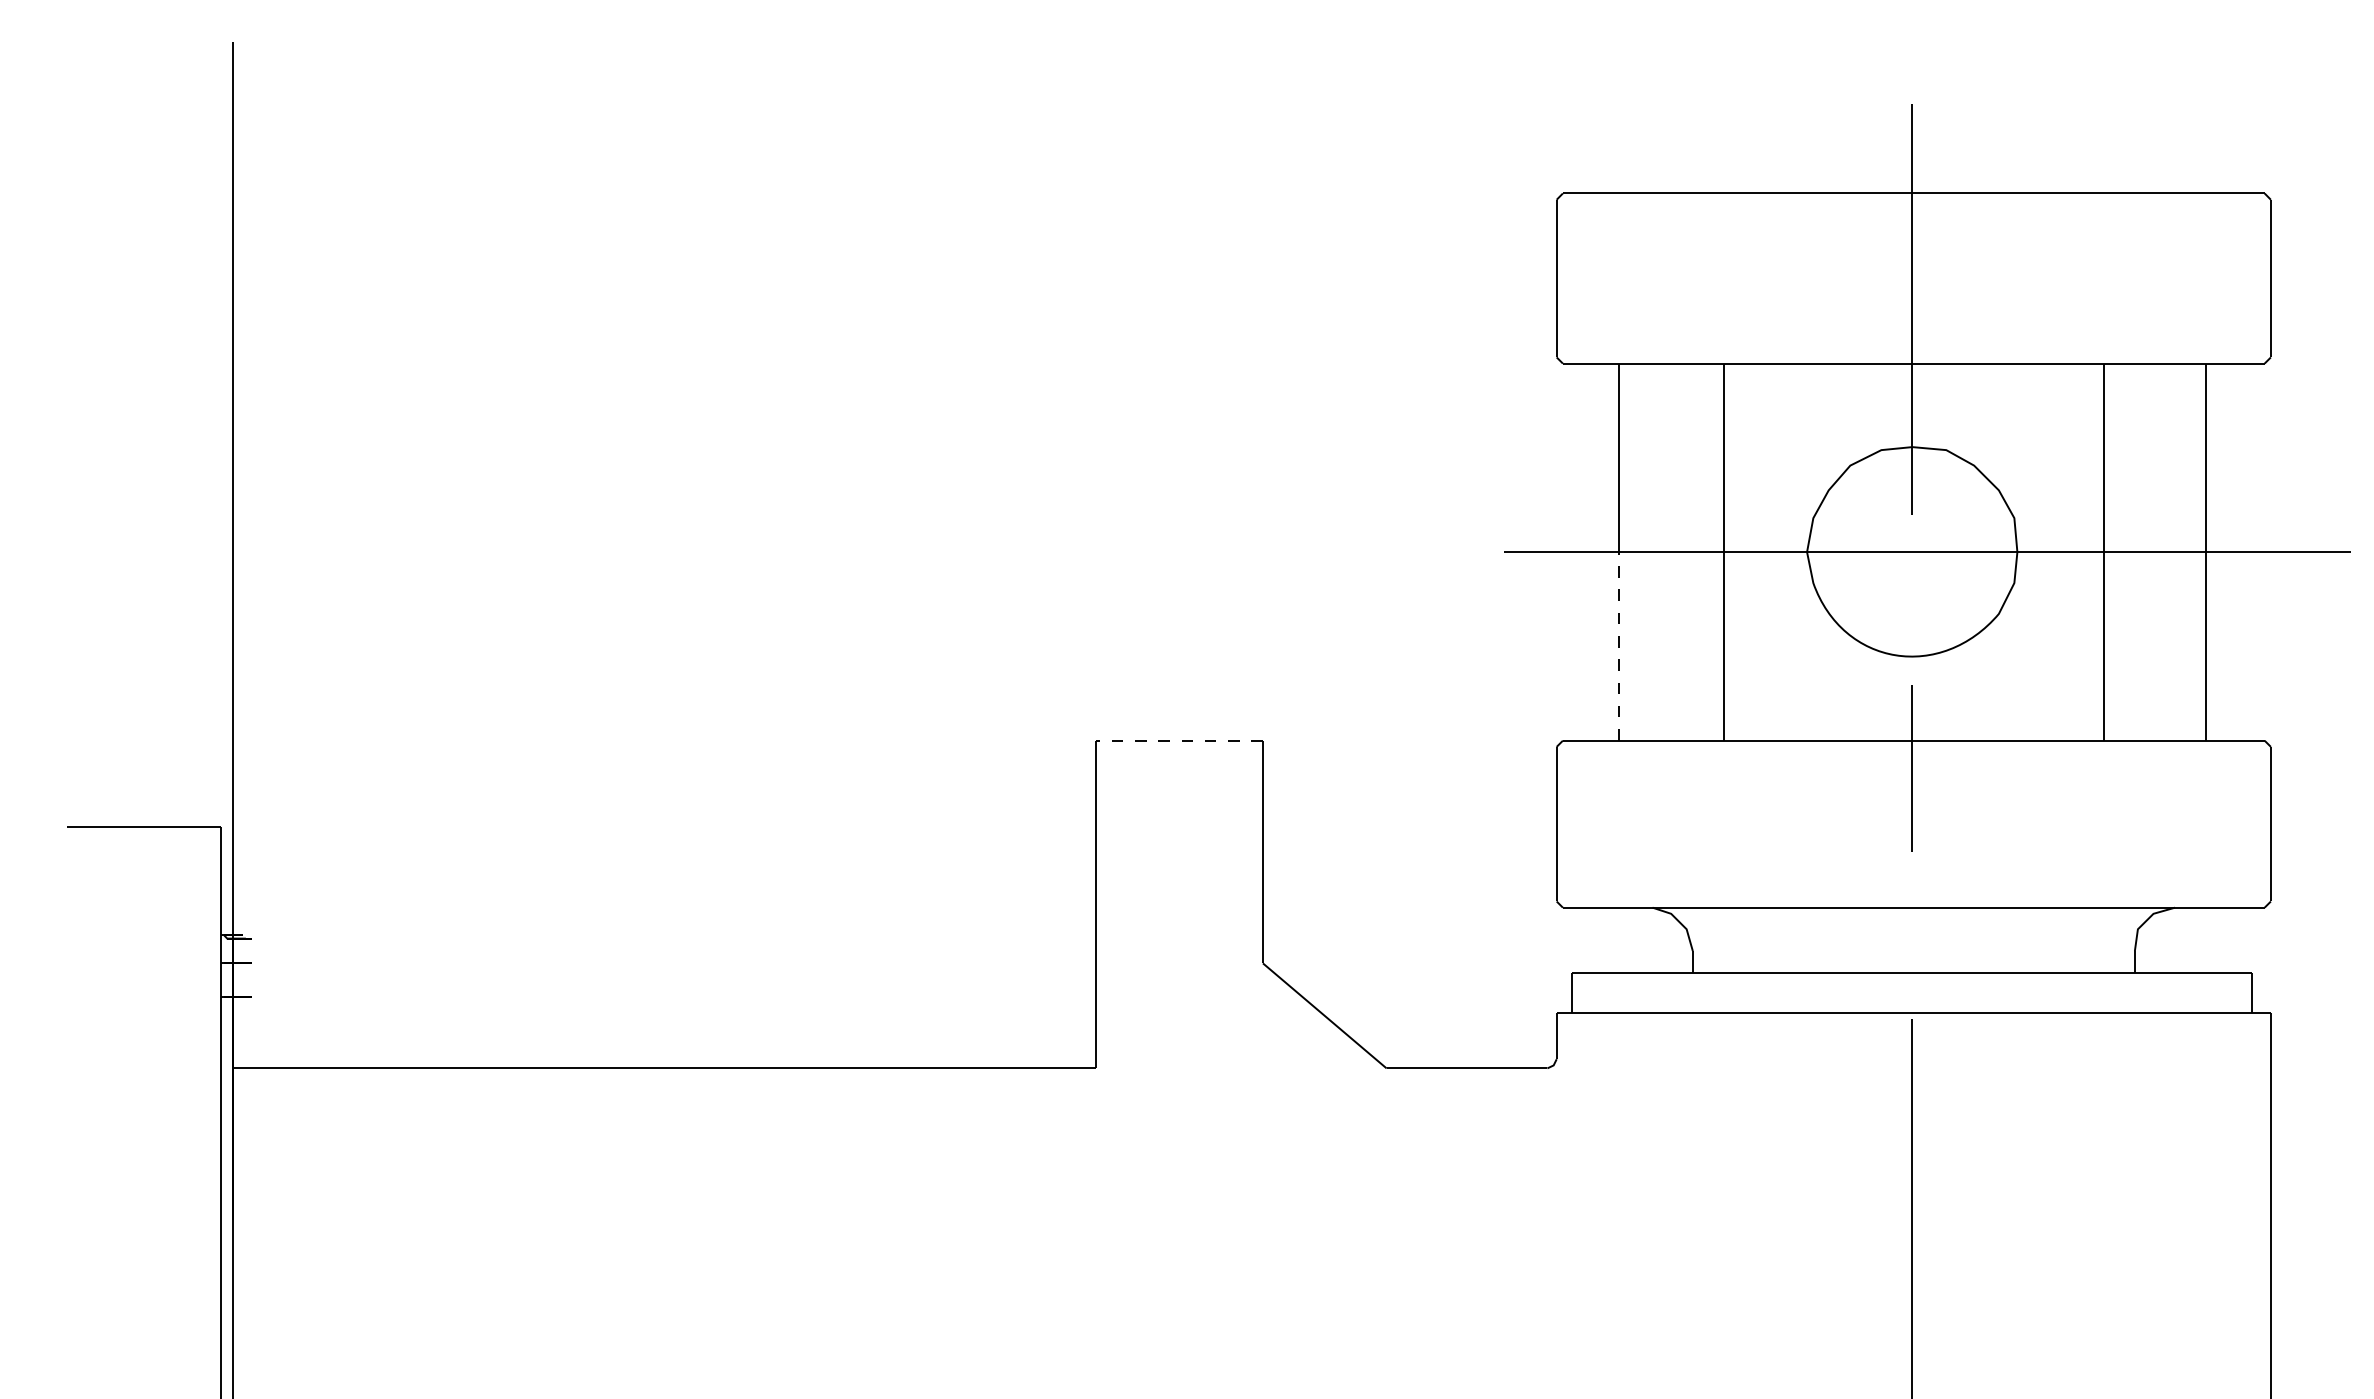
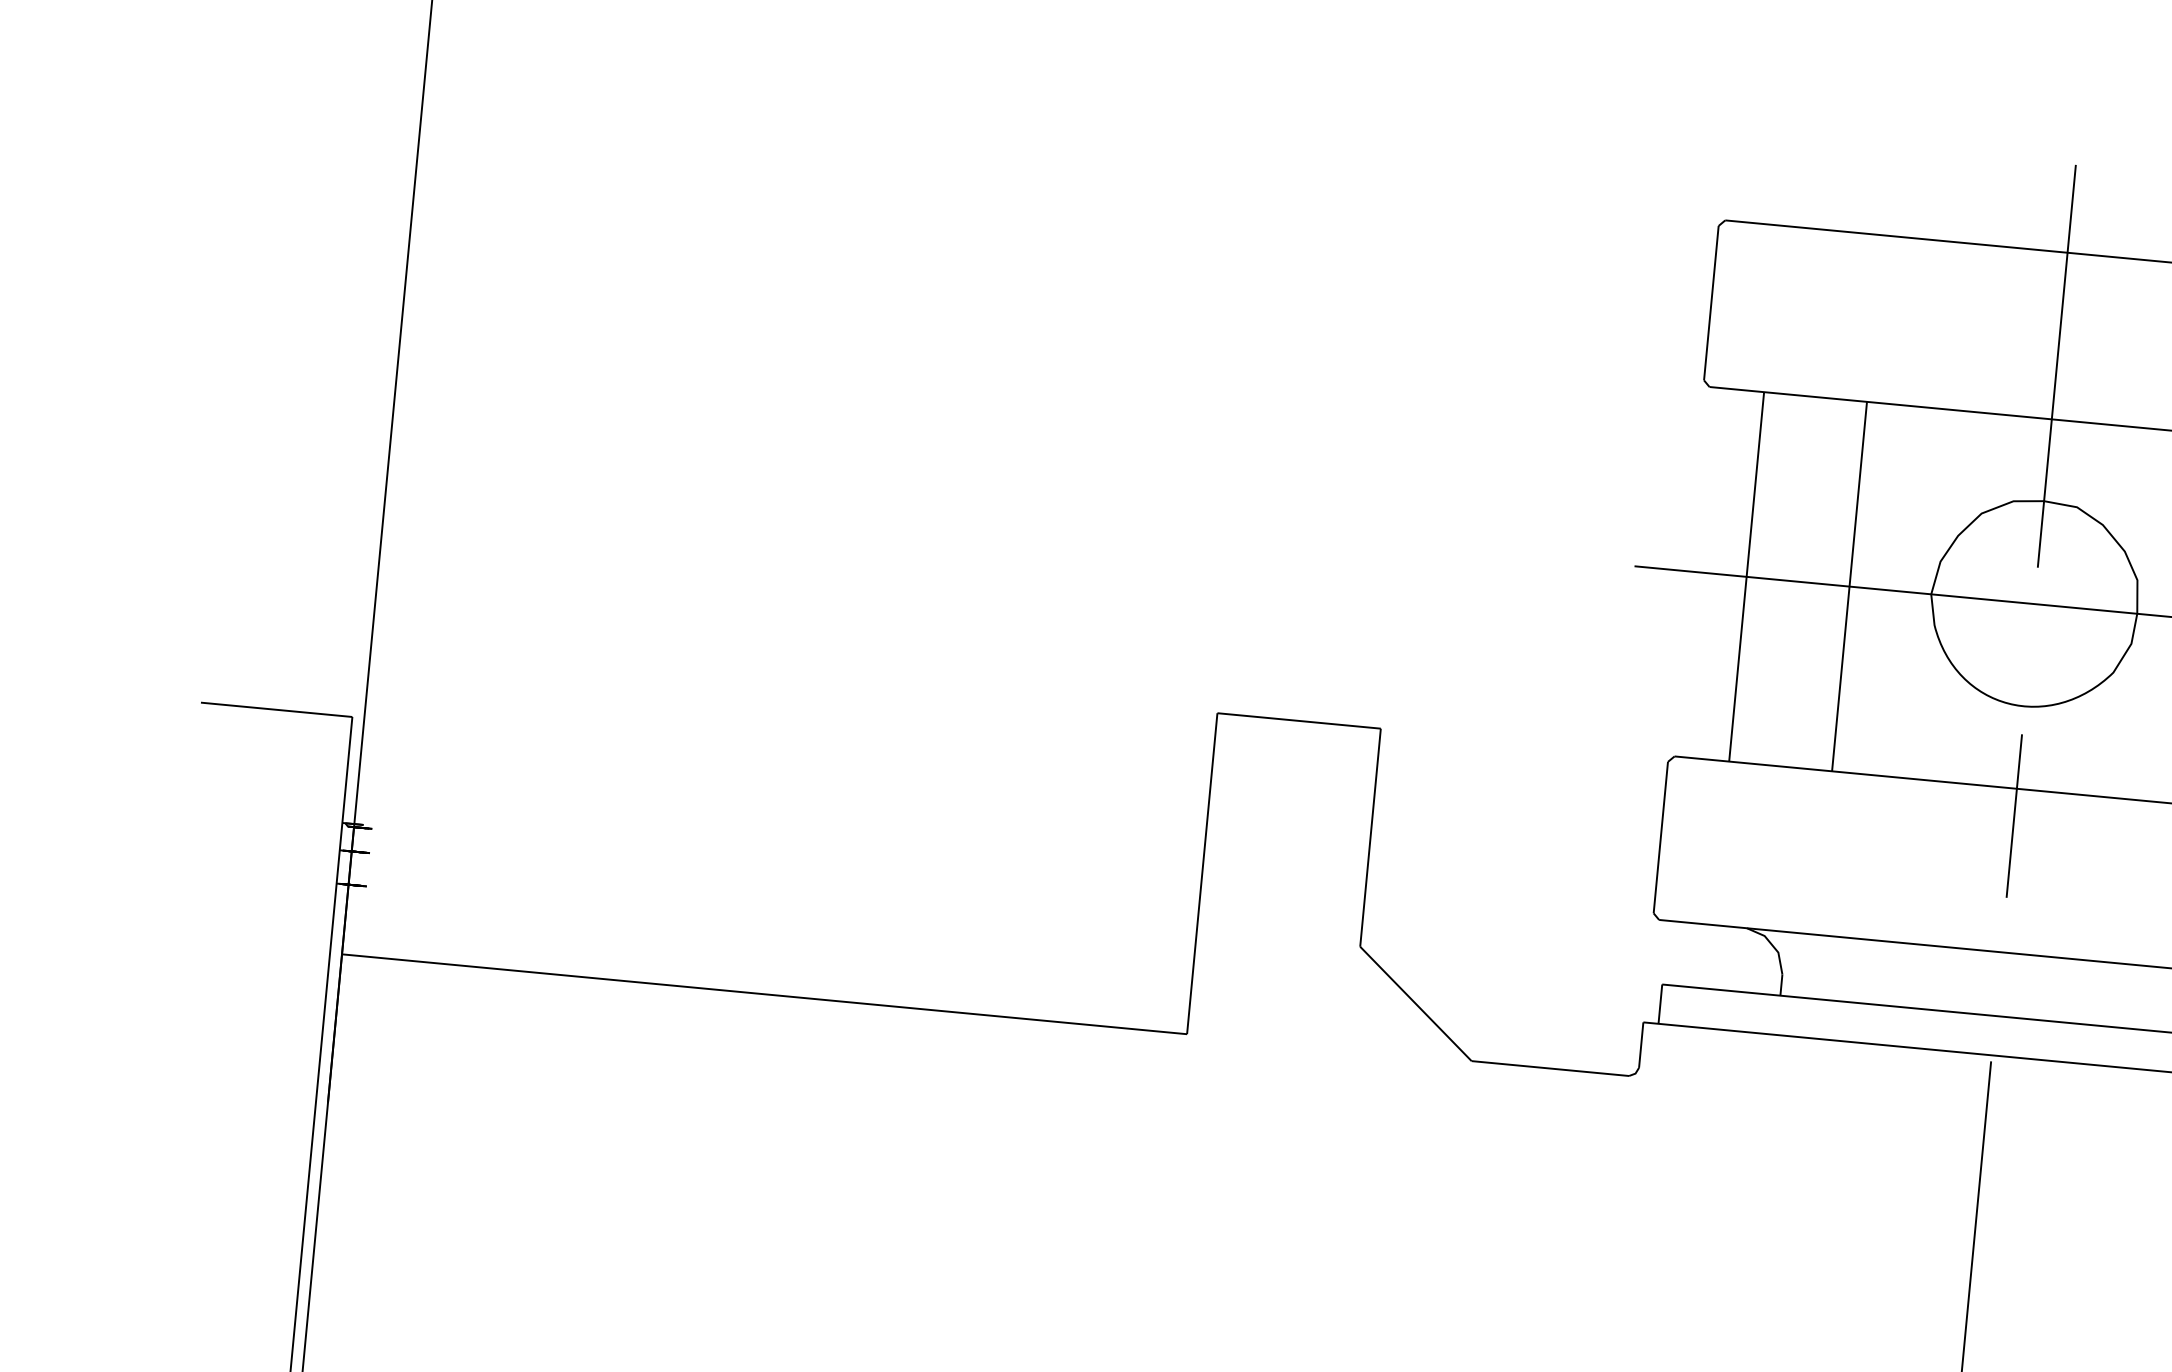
line: (1618, 645) -> (1737, 668), dashed -> solid
line: (1179, 740) -> (1299, 720), dashed -> solid

